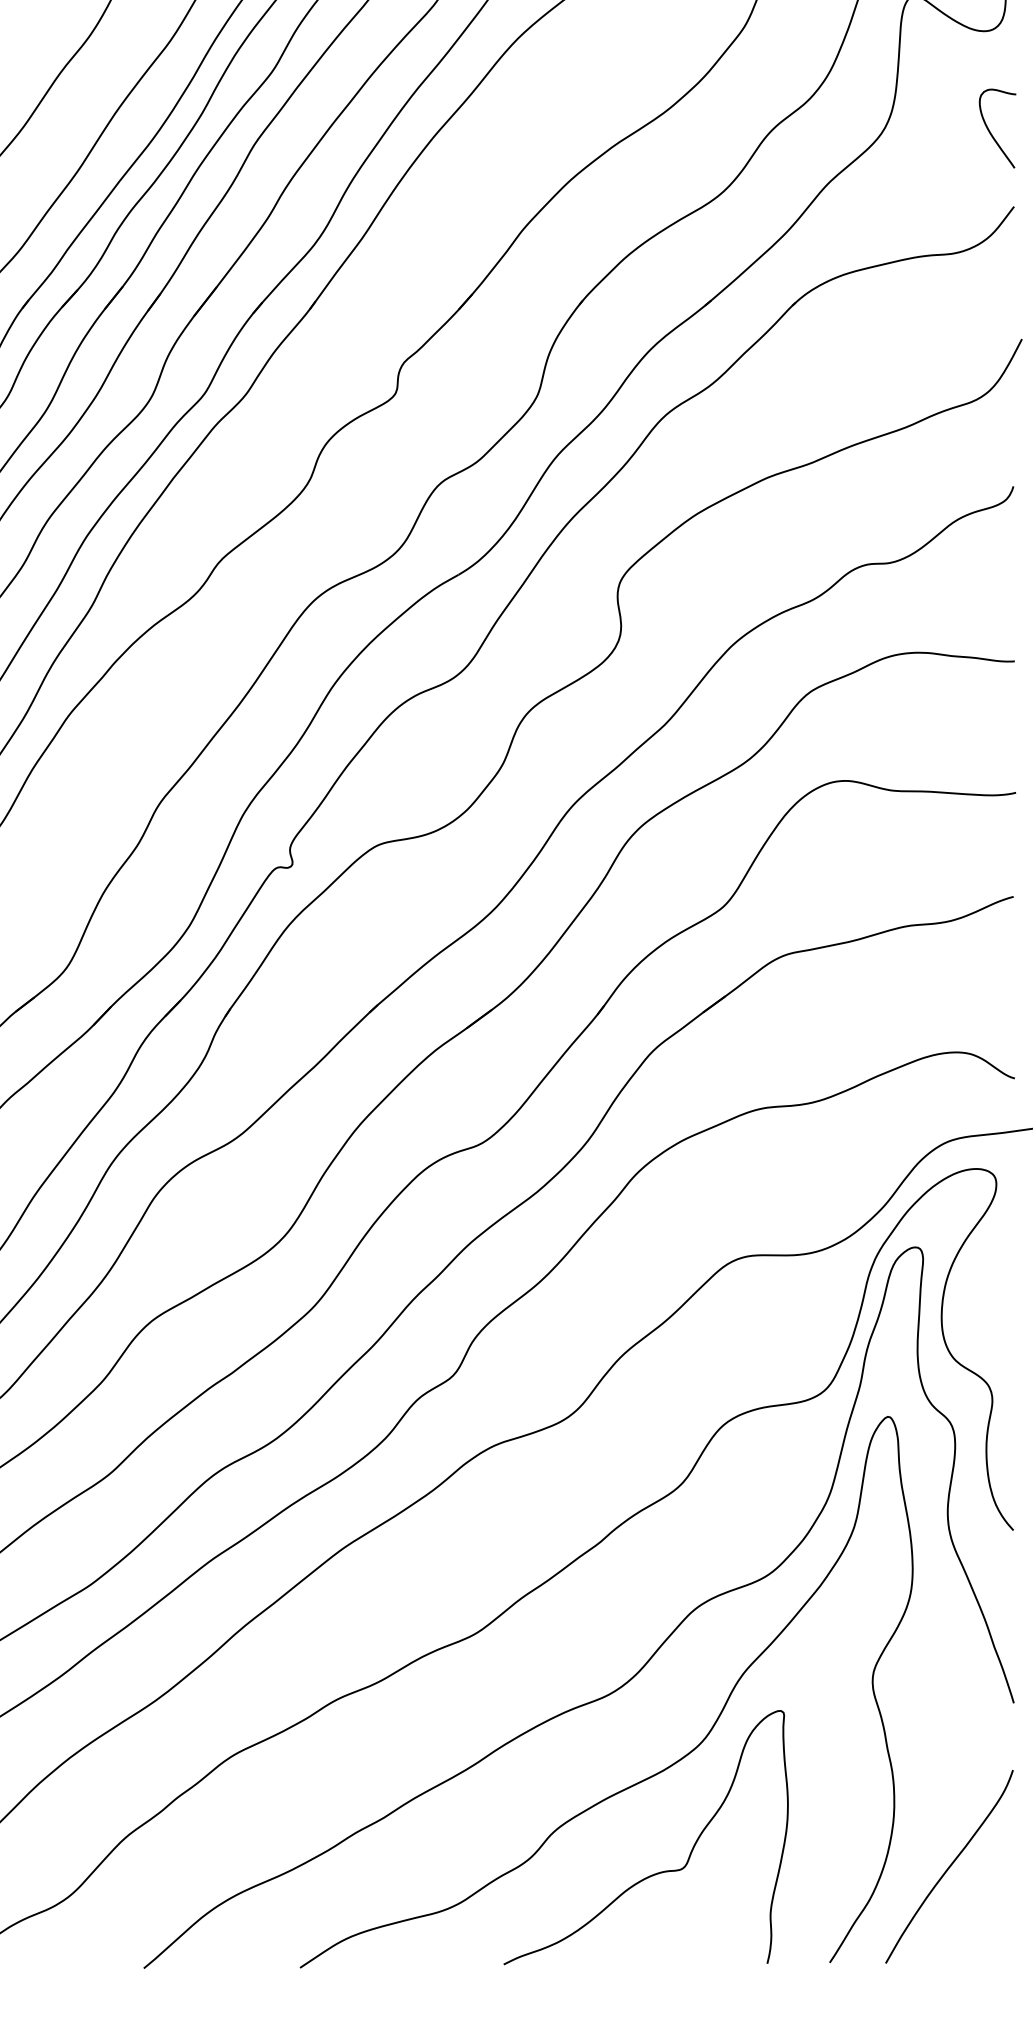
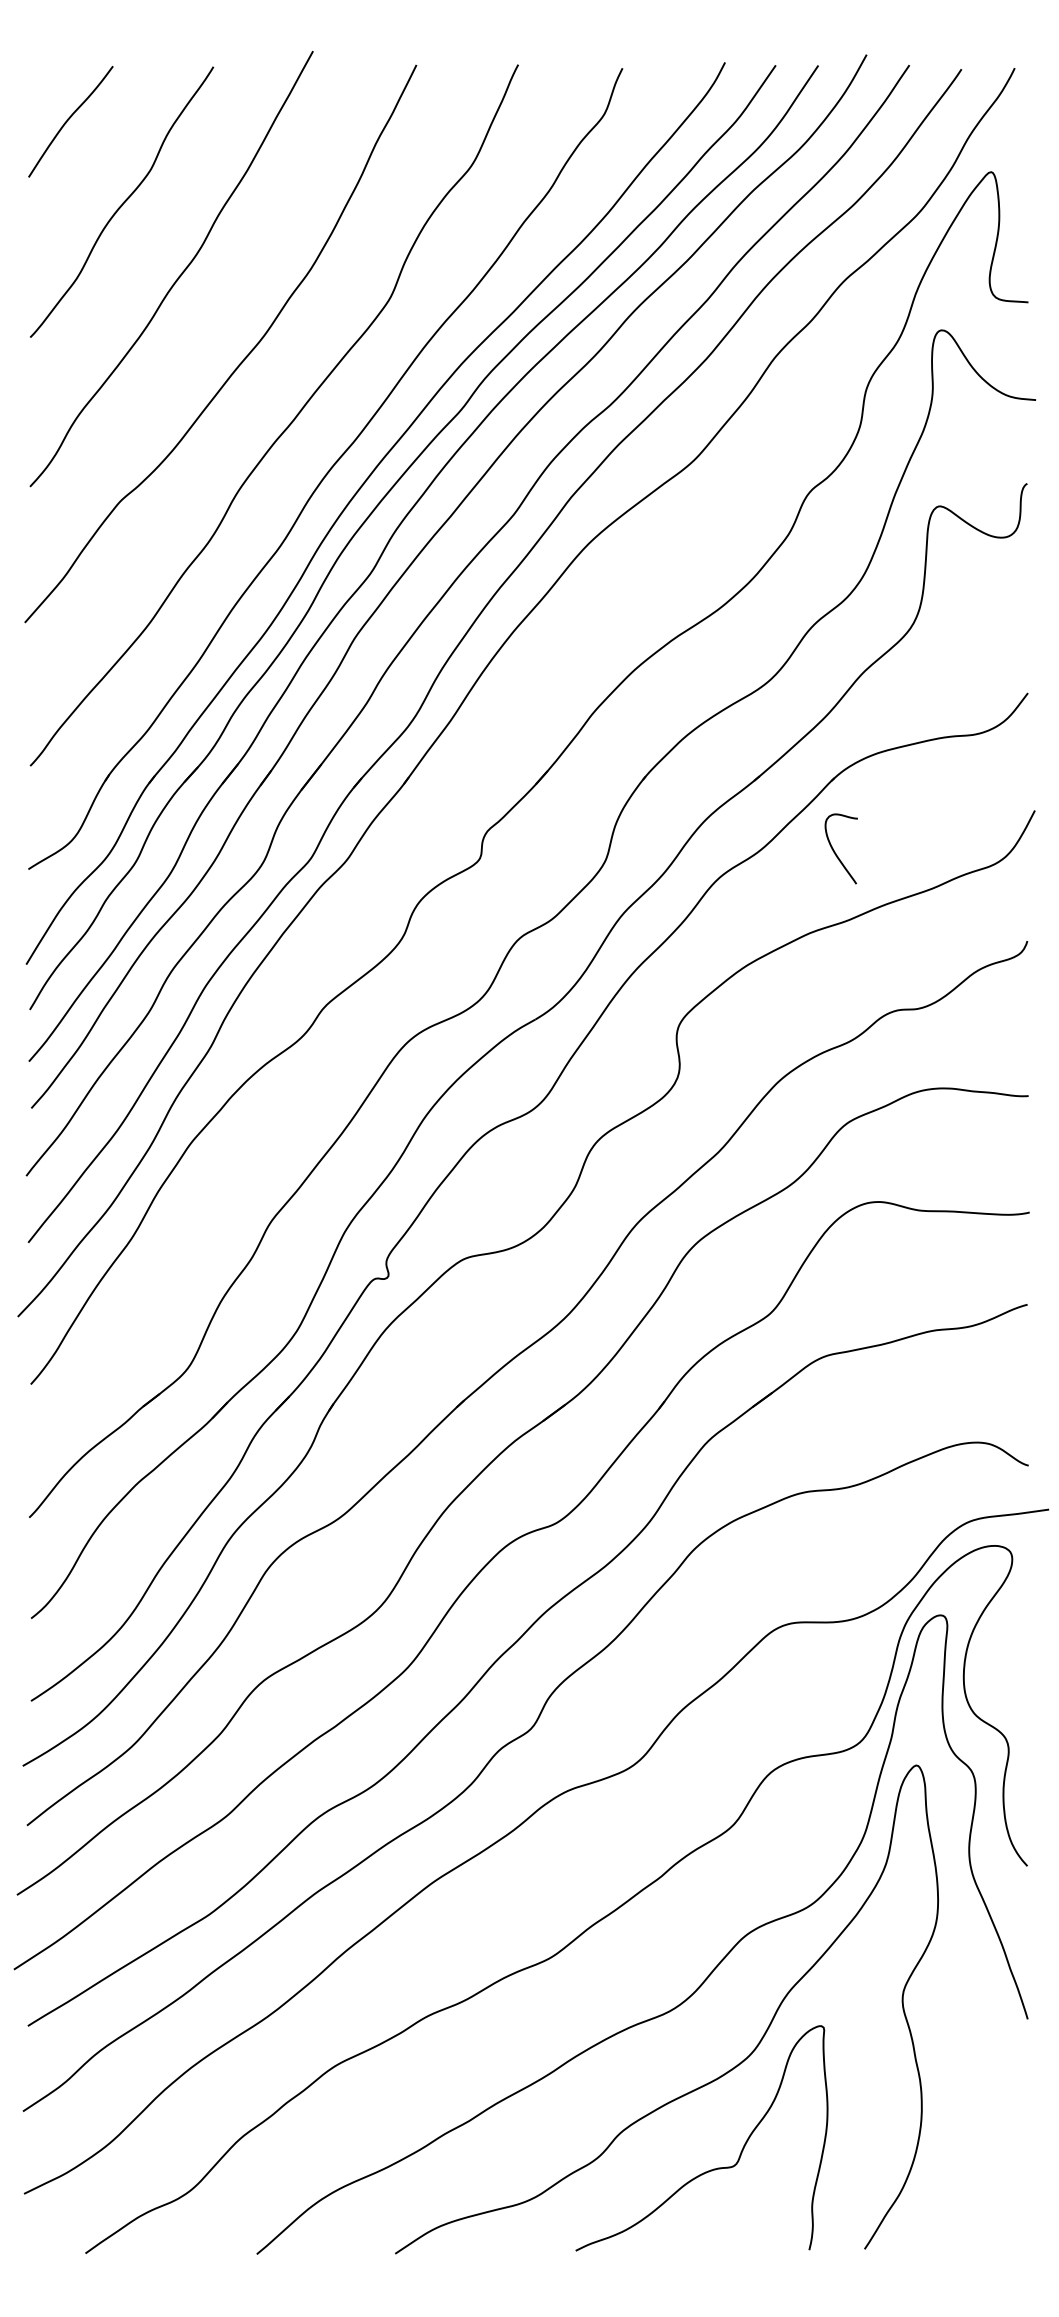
curve: (991, 131) -> (835, 851), moved
curve: (949, 1865) -> (970, 2163), removed

